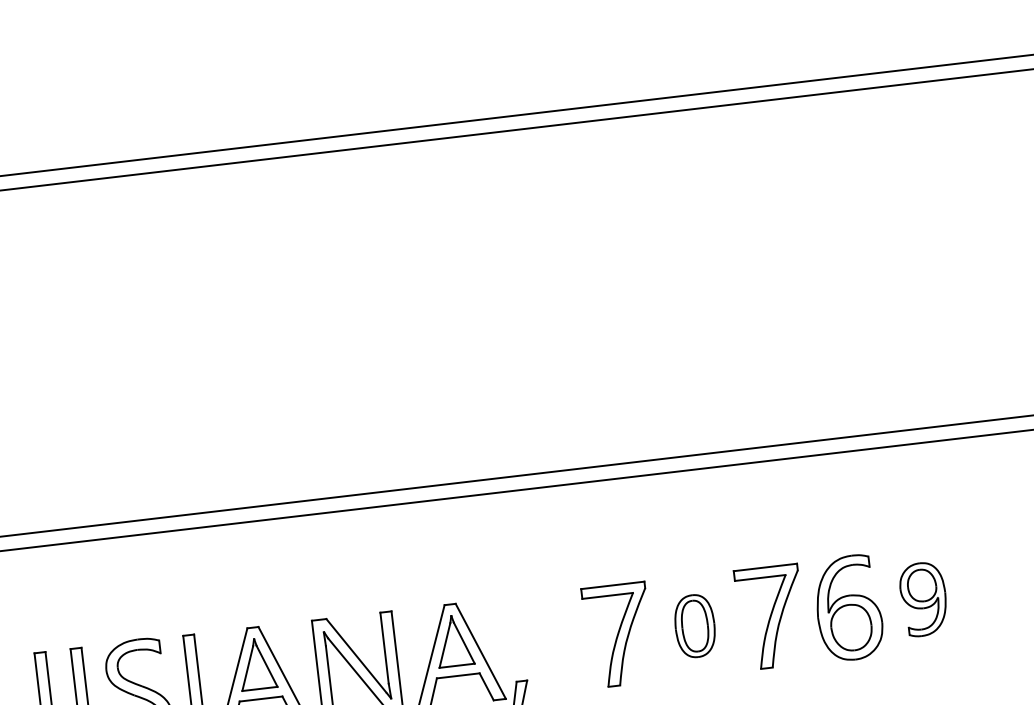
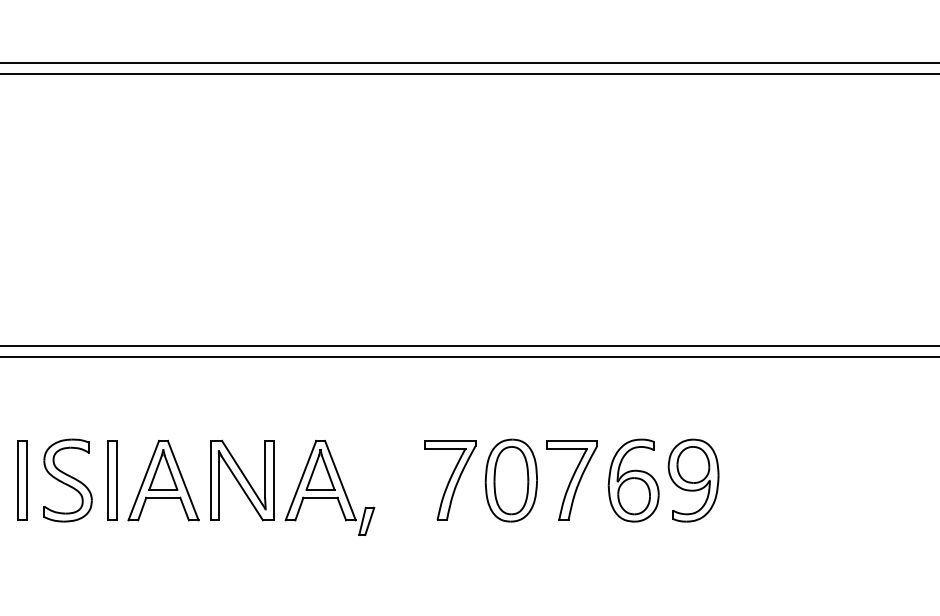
part: (923, 599) -> (693, 480), size x1.43
part: (694, 626) -> (510, 480), size x1.67

